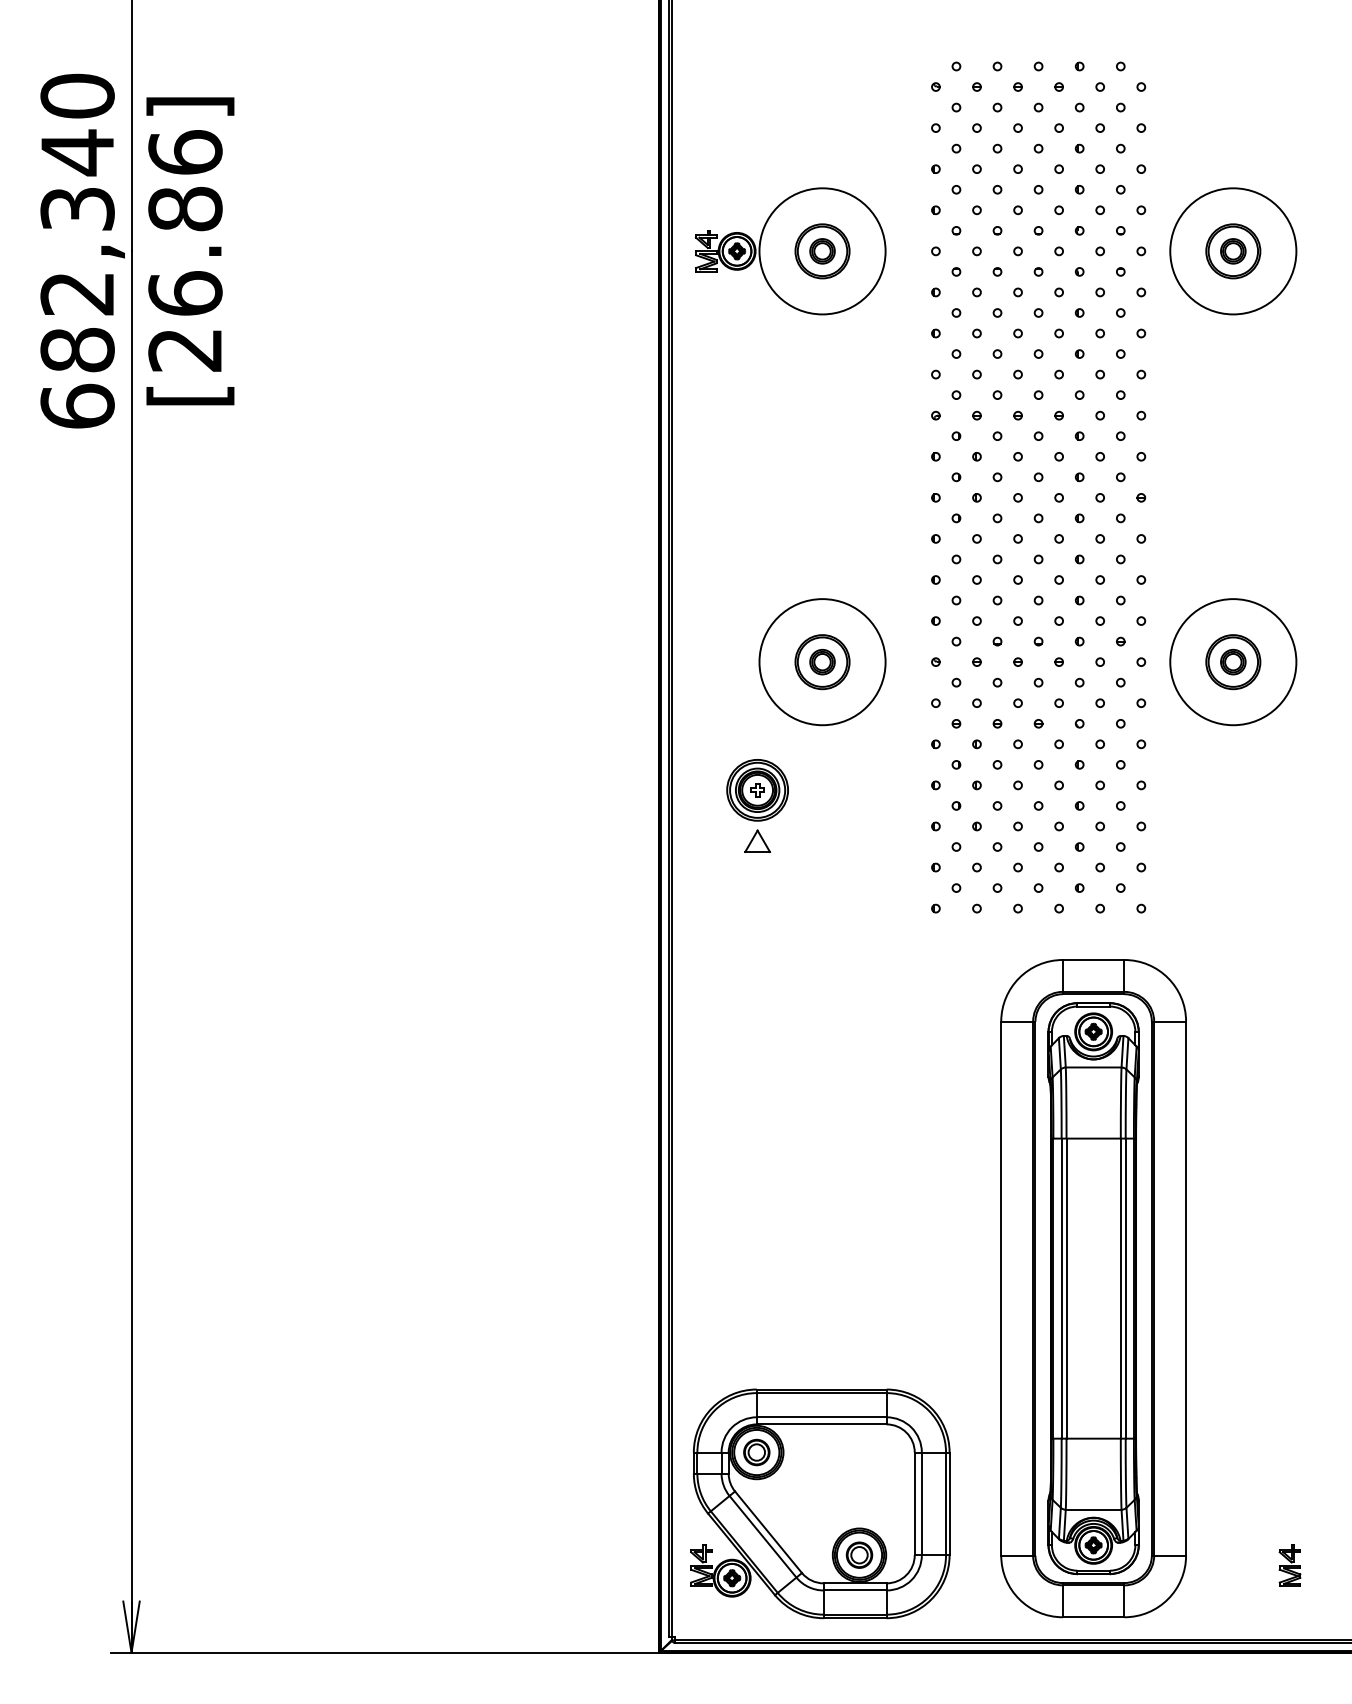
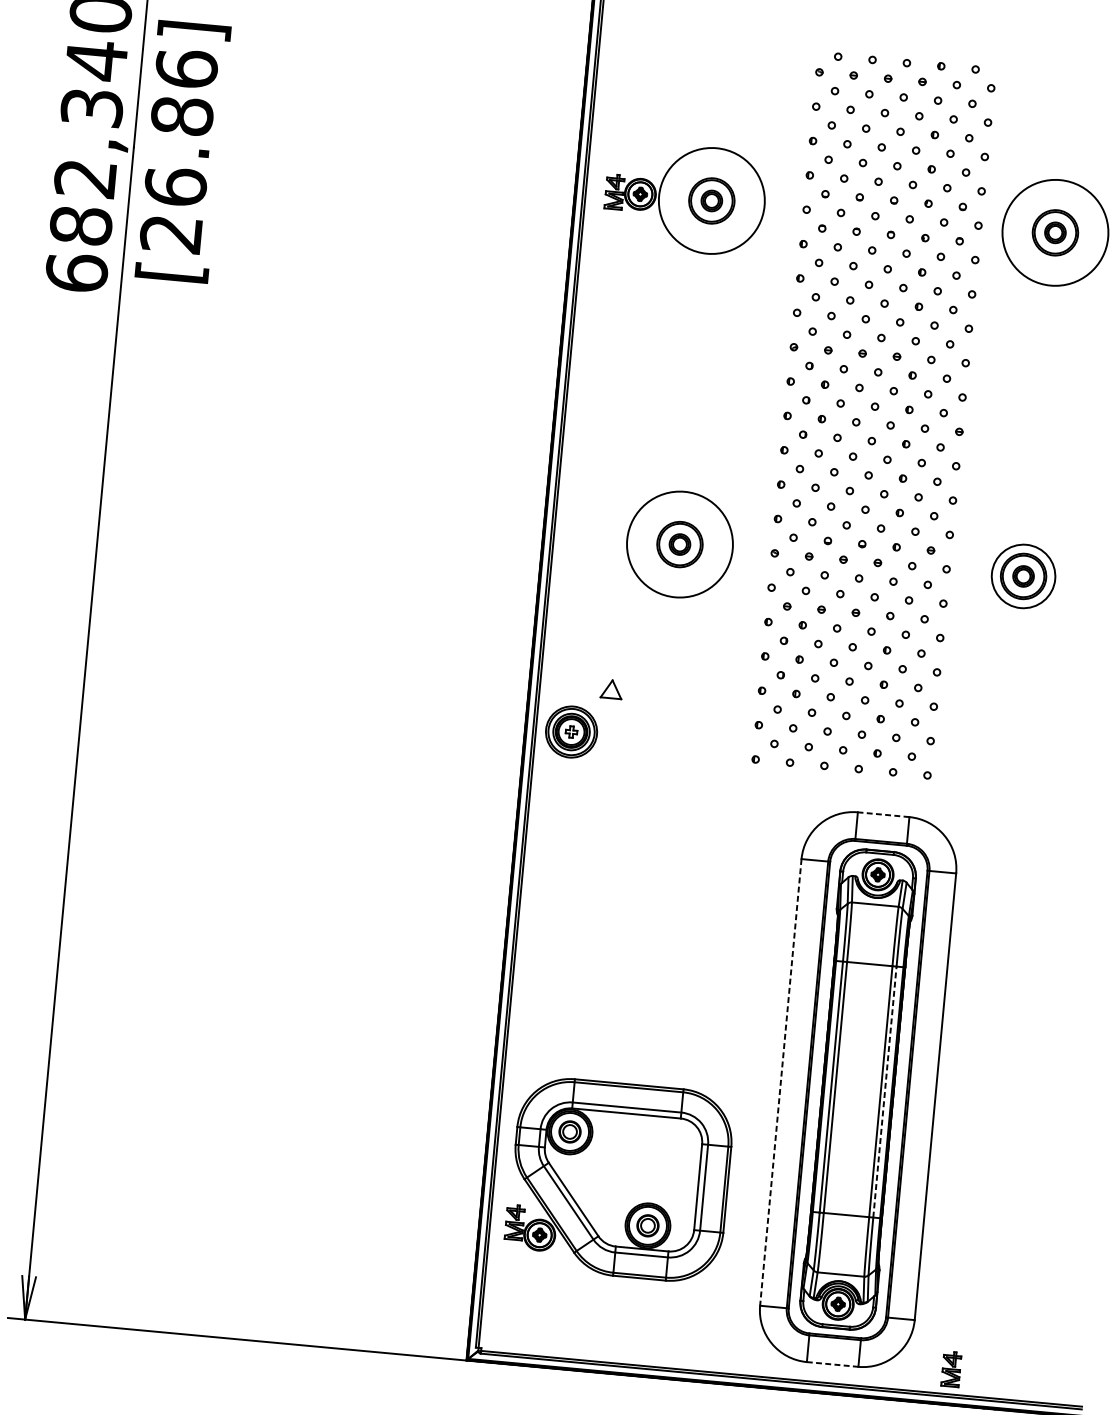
circle: (1233, 662) -> (1023, 576), size x0.6
part: (757, 790) -> (571, 732), moved
line: (1093, 959) -> (883, 814), solid -> dashed
line: (1125, 1288) -> (884, 1091), solid -> dashed
line: (1001, 1289) -> (780, 1083), solid -> dashed
part: (820, 1503) -> (619, 1179), moved
part: (1289, 1565) -> (951, 1368), moved
line: (1093, 1617) -> (832, 1364), solid -> dashed

